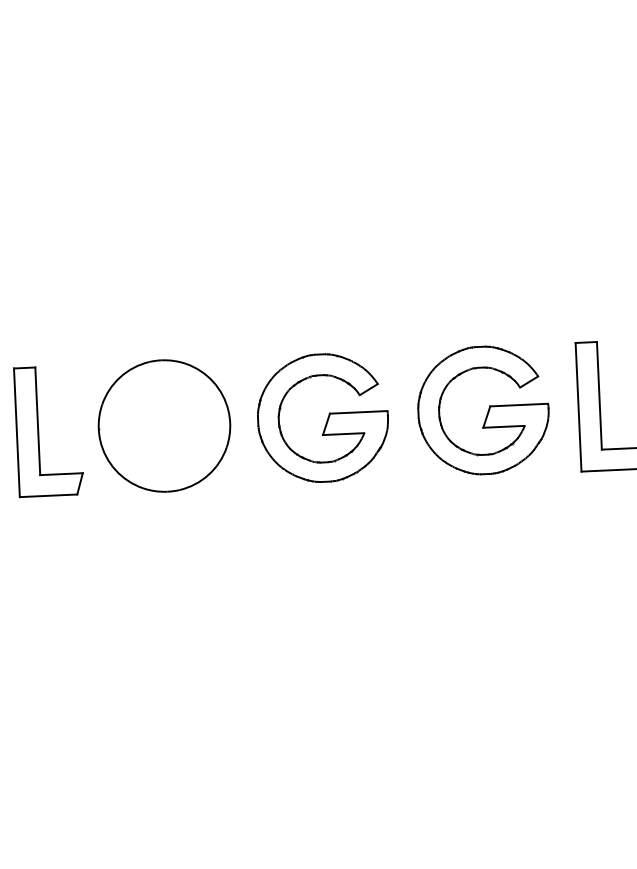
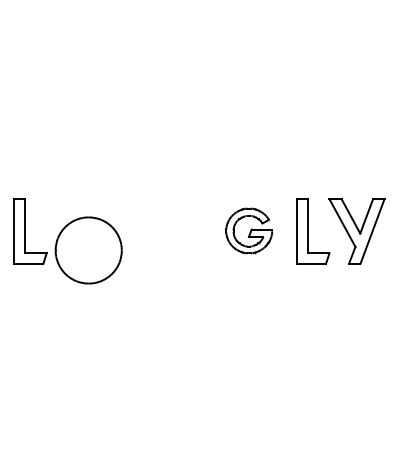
part: (481, 409) -> (248, 230), size x0.7
part: (322, 416) -> (168, 230), removed
part: (164, 426) -> (88, 250), moved

